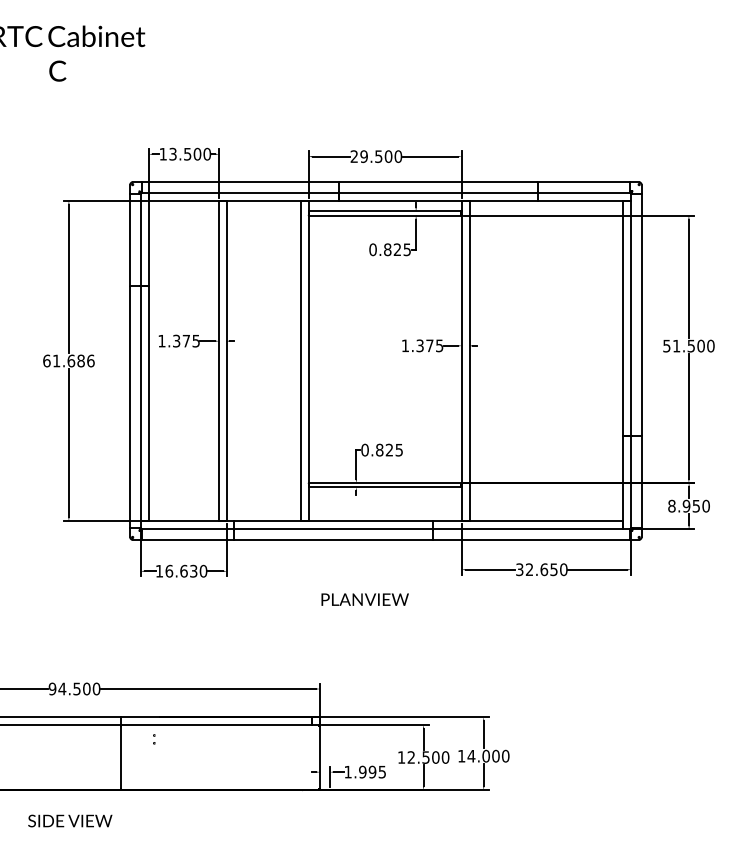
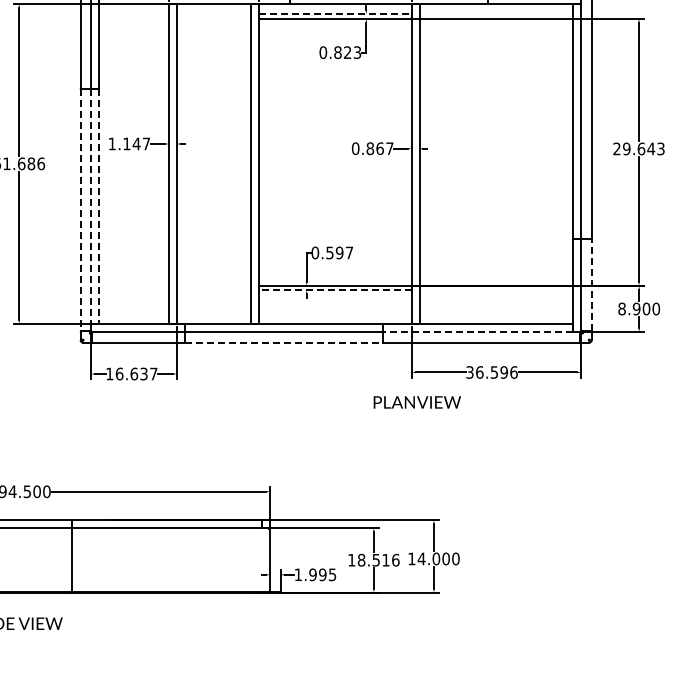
line: (385, 211) -> (335, 14), solid -> dashed
text: (407, 249) -> (357, 52), 0.825 -> 0.823
text: (186, 340) -> (136, 143), 1.375 -> 1.147
text: (422, 345) -> (372, 148), 1.375 -> 0.867
text: (688, 345) -> (638, 148), 51.500 -> 29.643
line: (140, 404) -> (90, 207), solid -> dashed
line: (148, 404) -> (98, 207), solid -> dashed
line: (130, 407) -> (80, 210), solid -> dashed
text: (389, 449) -> (339, 252), 0.825 -> 0.597
line: (641, 481) -> (591, 284), solid -> dashed
line: (384, 487) -> (334, 290), solid -> dashed
text: (696, 505) -> (646, 308), 8.950 -> 8.900
line: (527, 529) -> (477, 332), solid -> dashed
line: (333, 539) -> (283, 342), solid -> dashed
text: (546, 569) -> (496, 372), 32.650 -> 36.596
text: (203, 570) -> (153, 373), 16.630 -> 16.637
text: (364, 599) -> (416, 402), moved
part: (154, 739) -> (104, 542), removed
text: (428, 757) -> (378, 560), 12.500 -> 18.516

